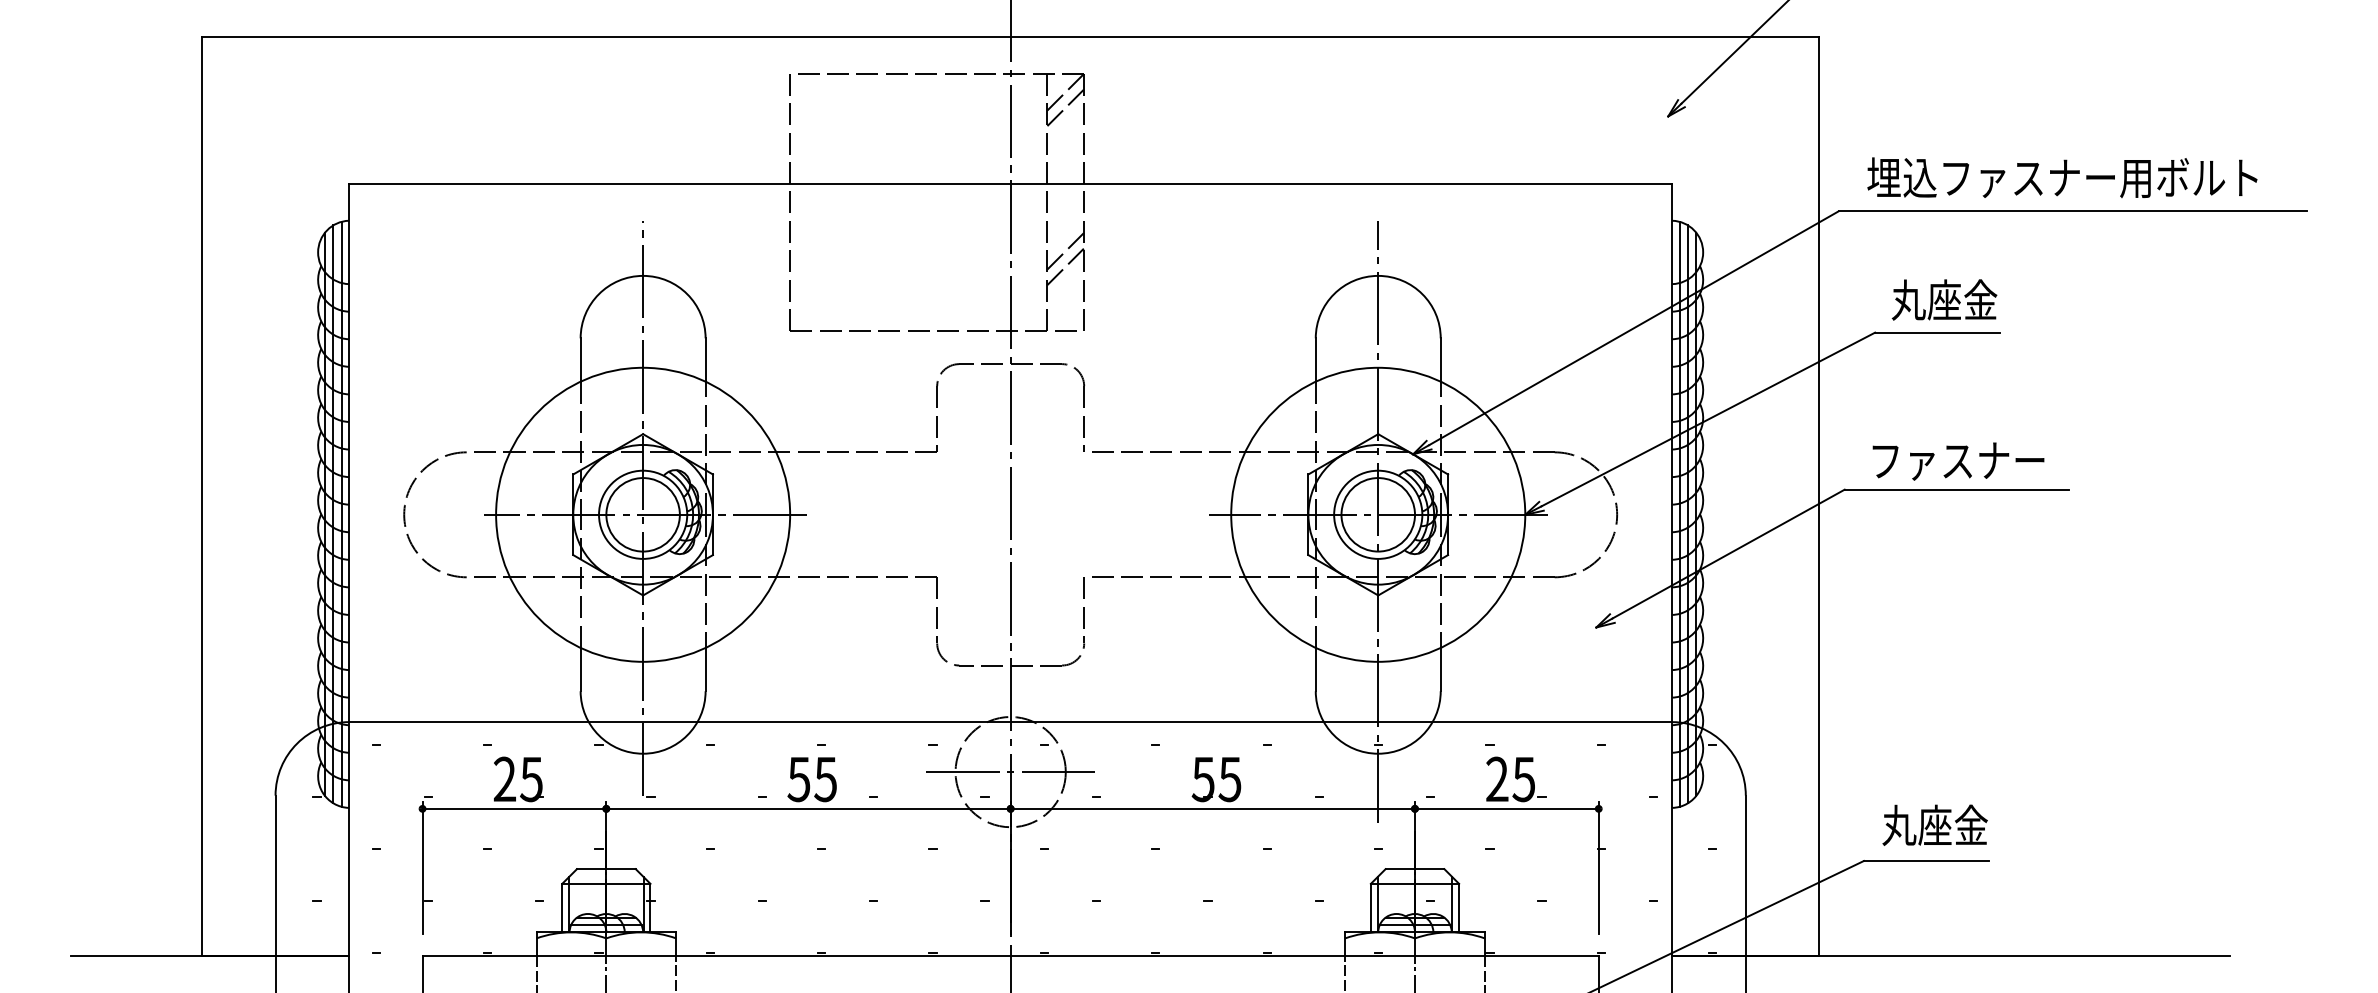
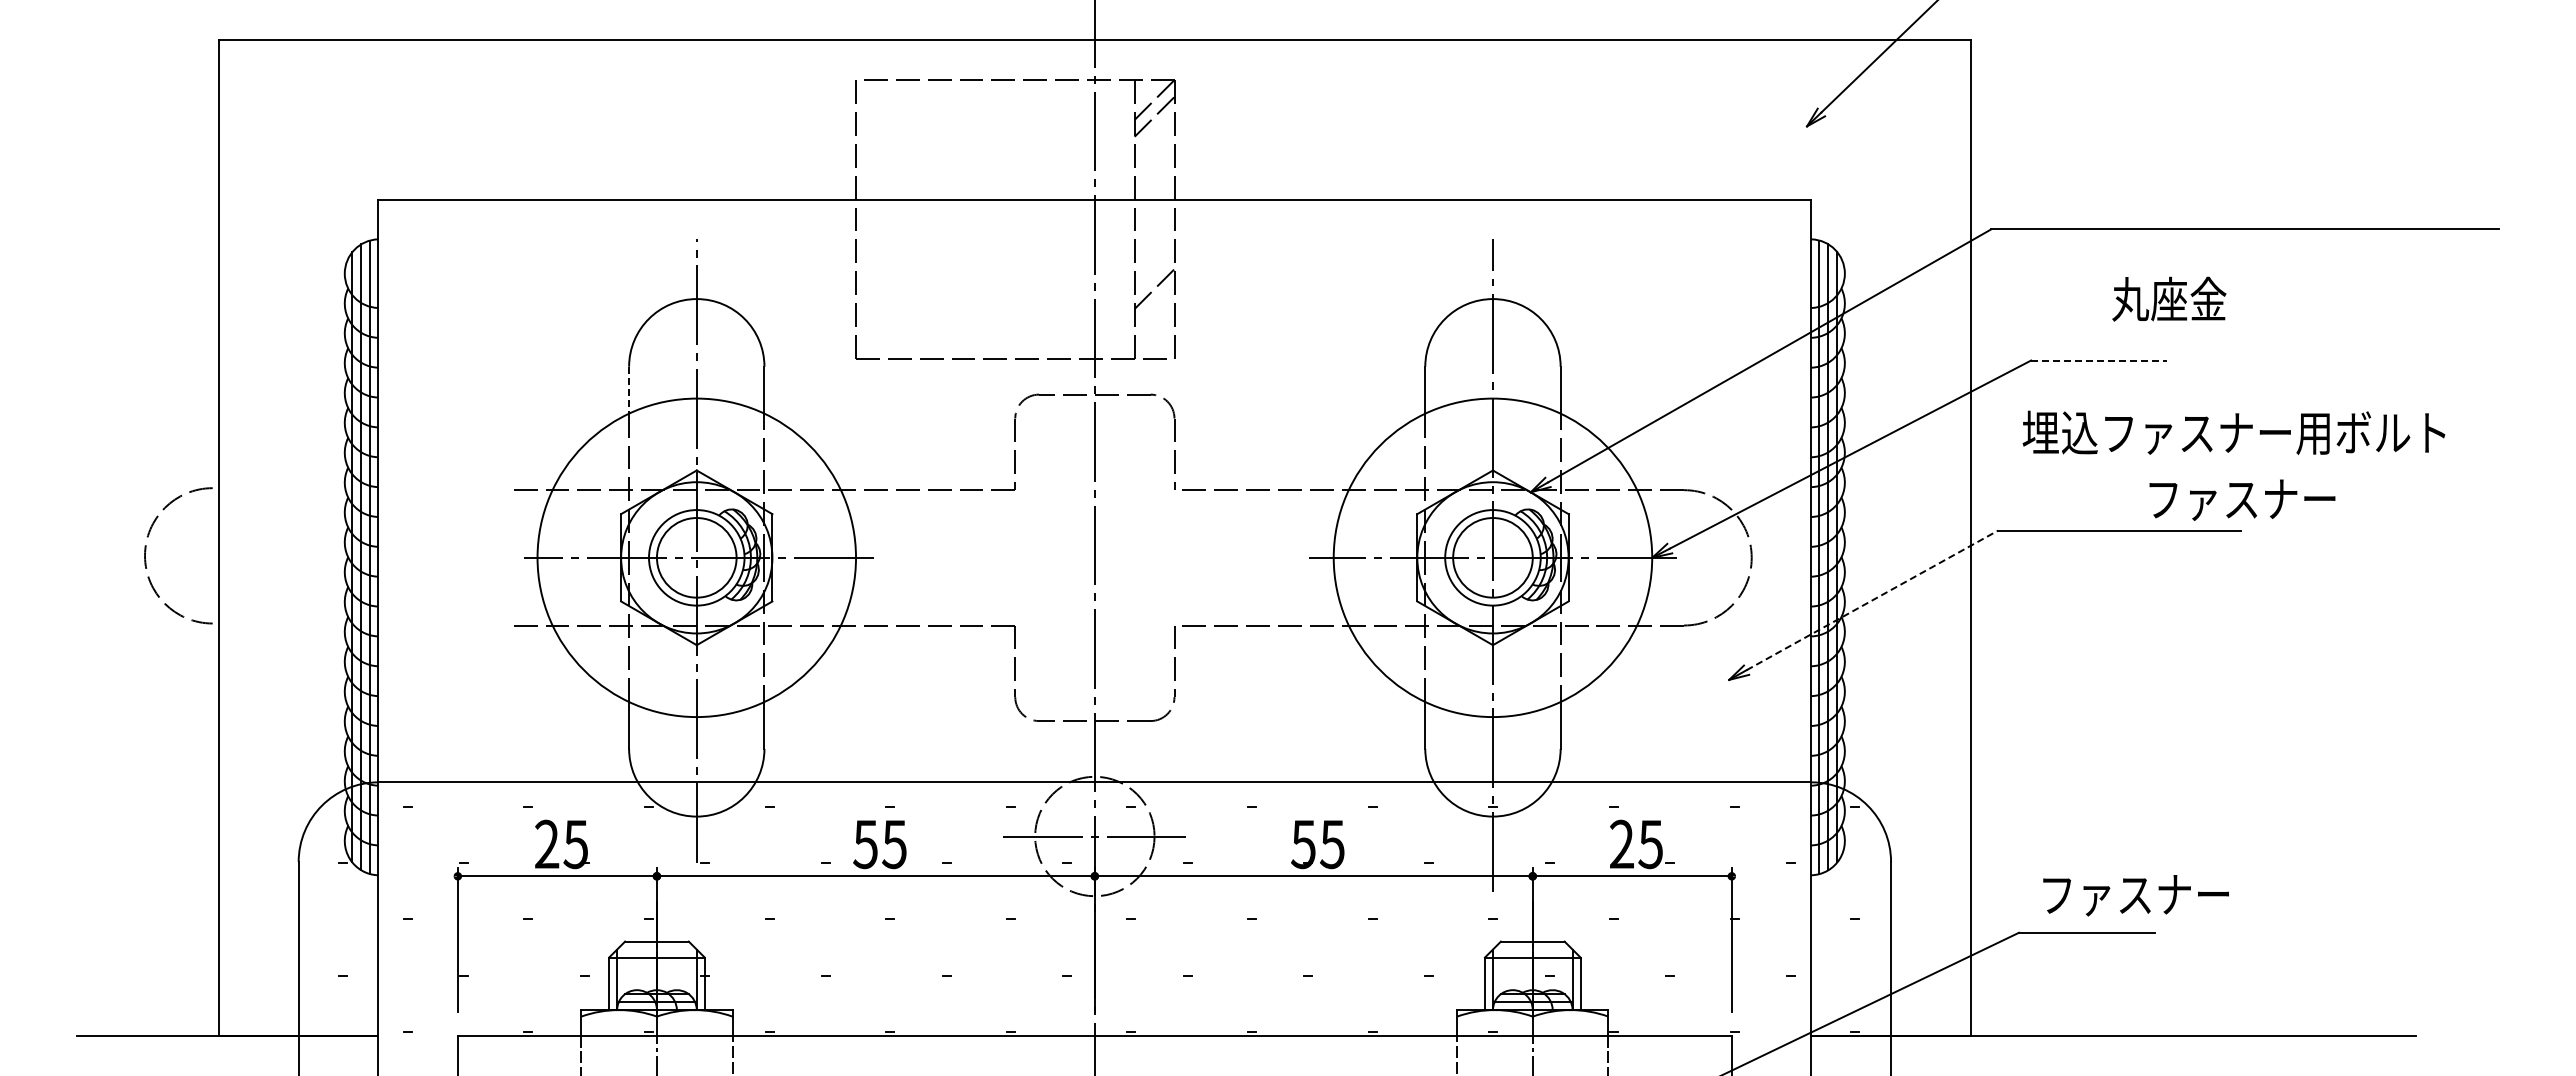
text: (2061, 177) -> (2233, 432), moved
line: (1065, 251) -> (1154, 272), removed
text: (1944, 299) -> (2169, 298), moved
line: (1937, 332) -> (2098, 360), solid -> dashed
line: (581, 360) -> (629, 390), solid -> dashed
text: (1958, 460) -> (2242, 499), moved
arc: (405, 510) -> (146, 551), moved
line: (1728, 554) -> (1872, 600), solid -> dashed
text: (1969, 824) -> (2133, 893), 丸座金 -> ファスナー

